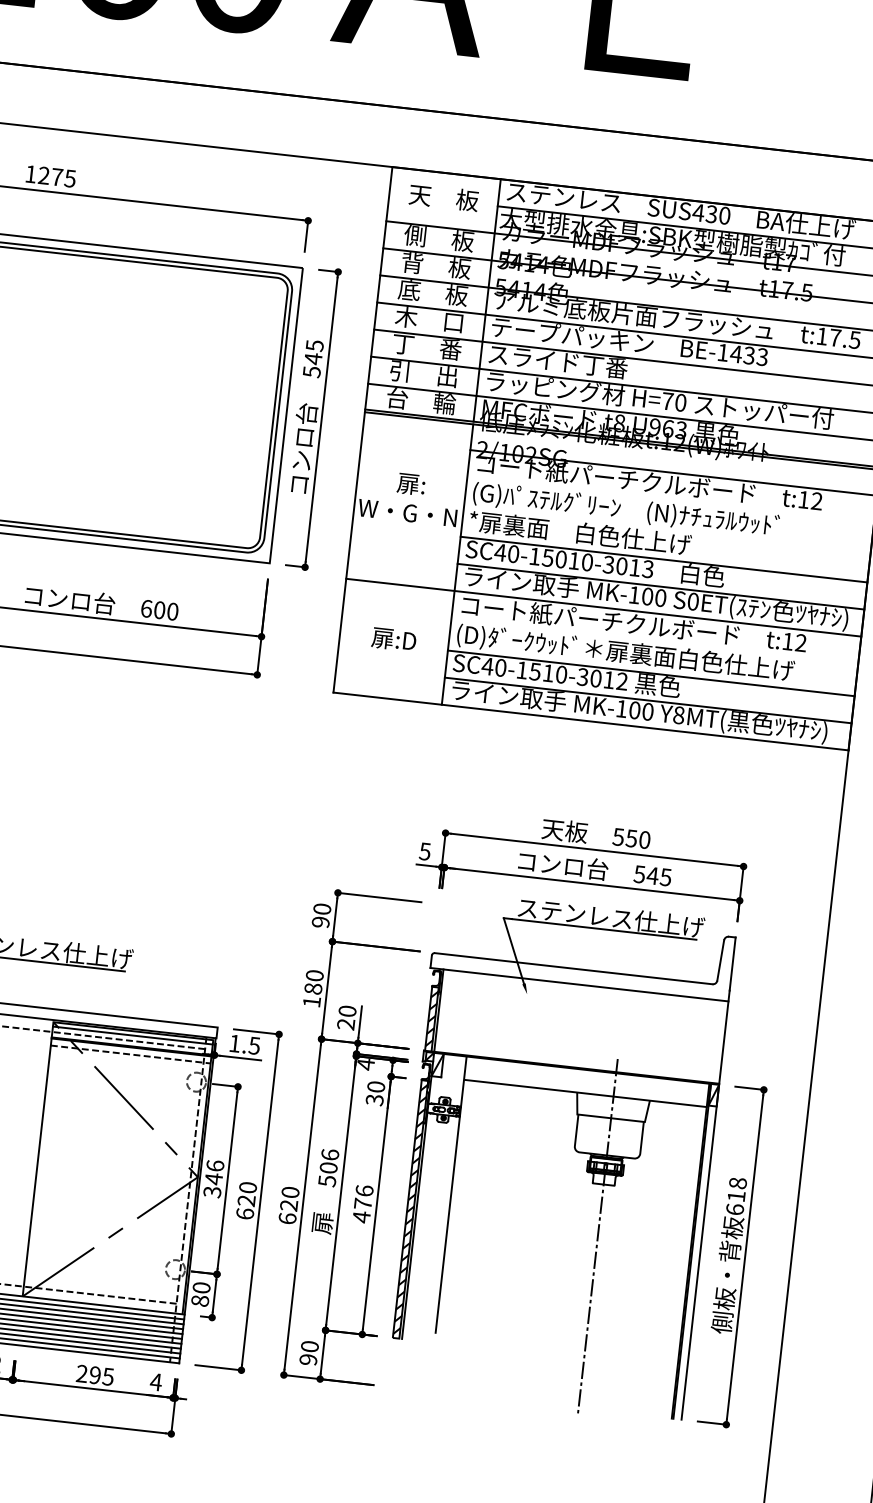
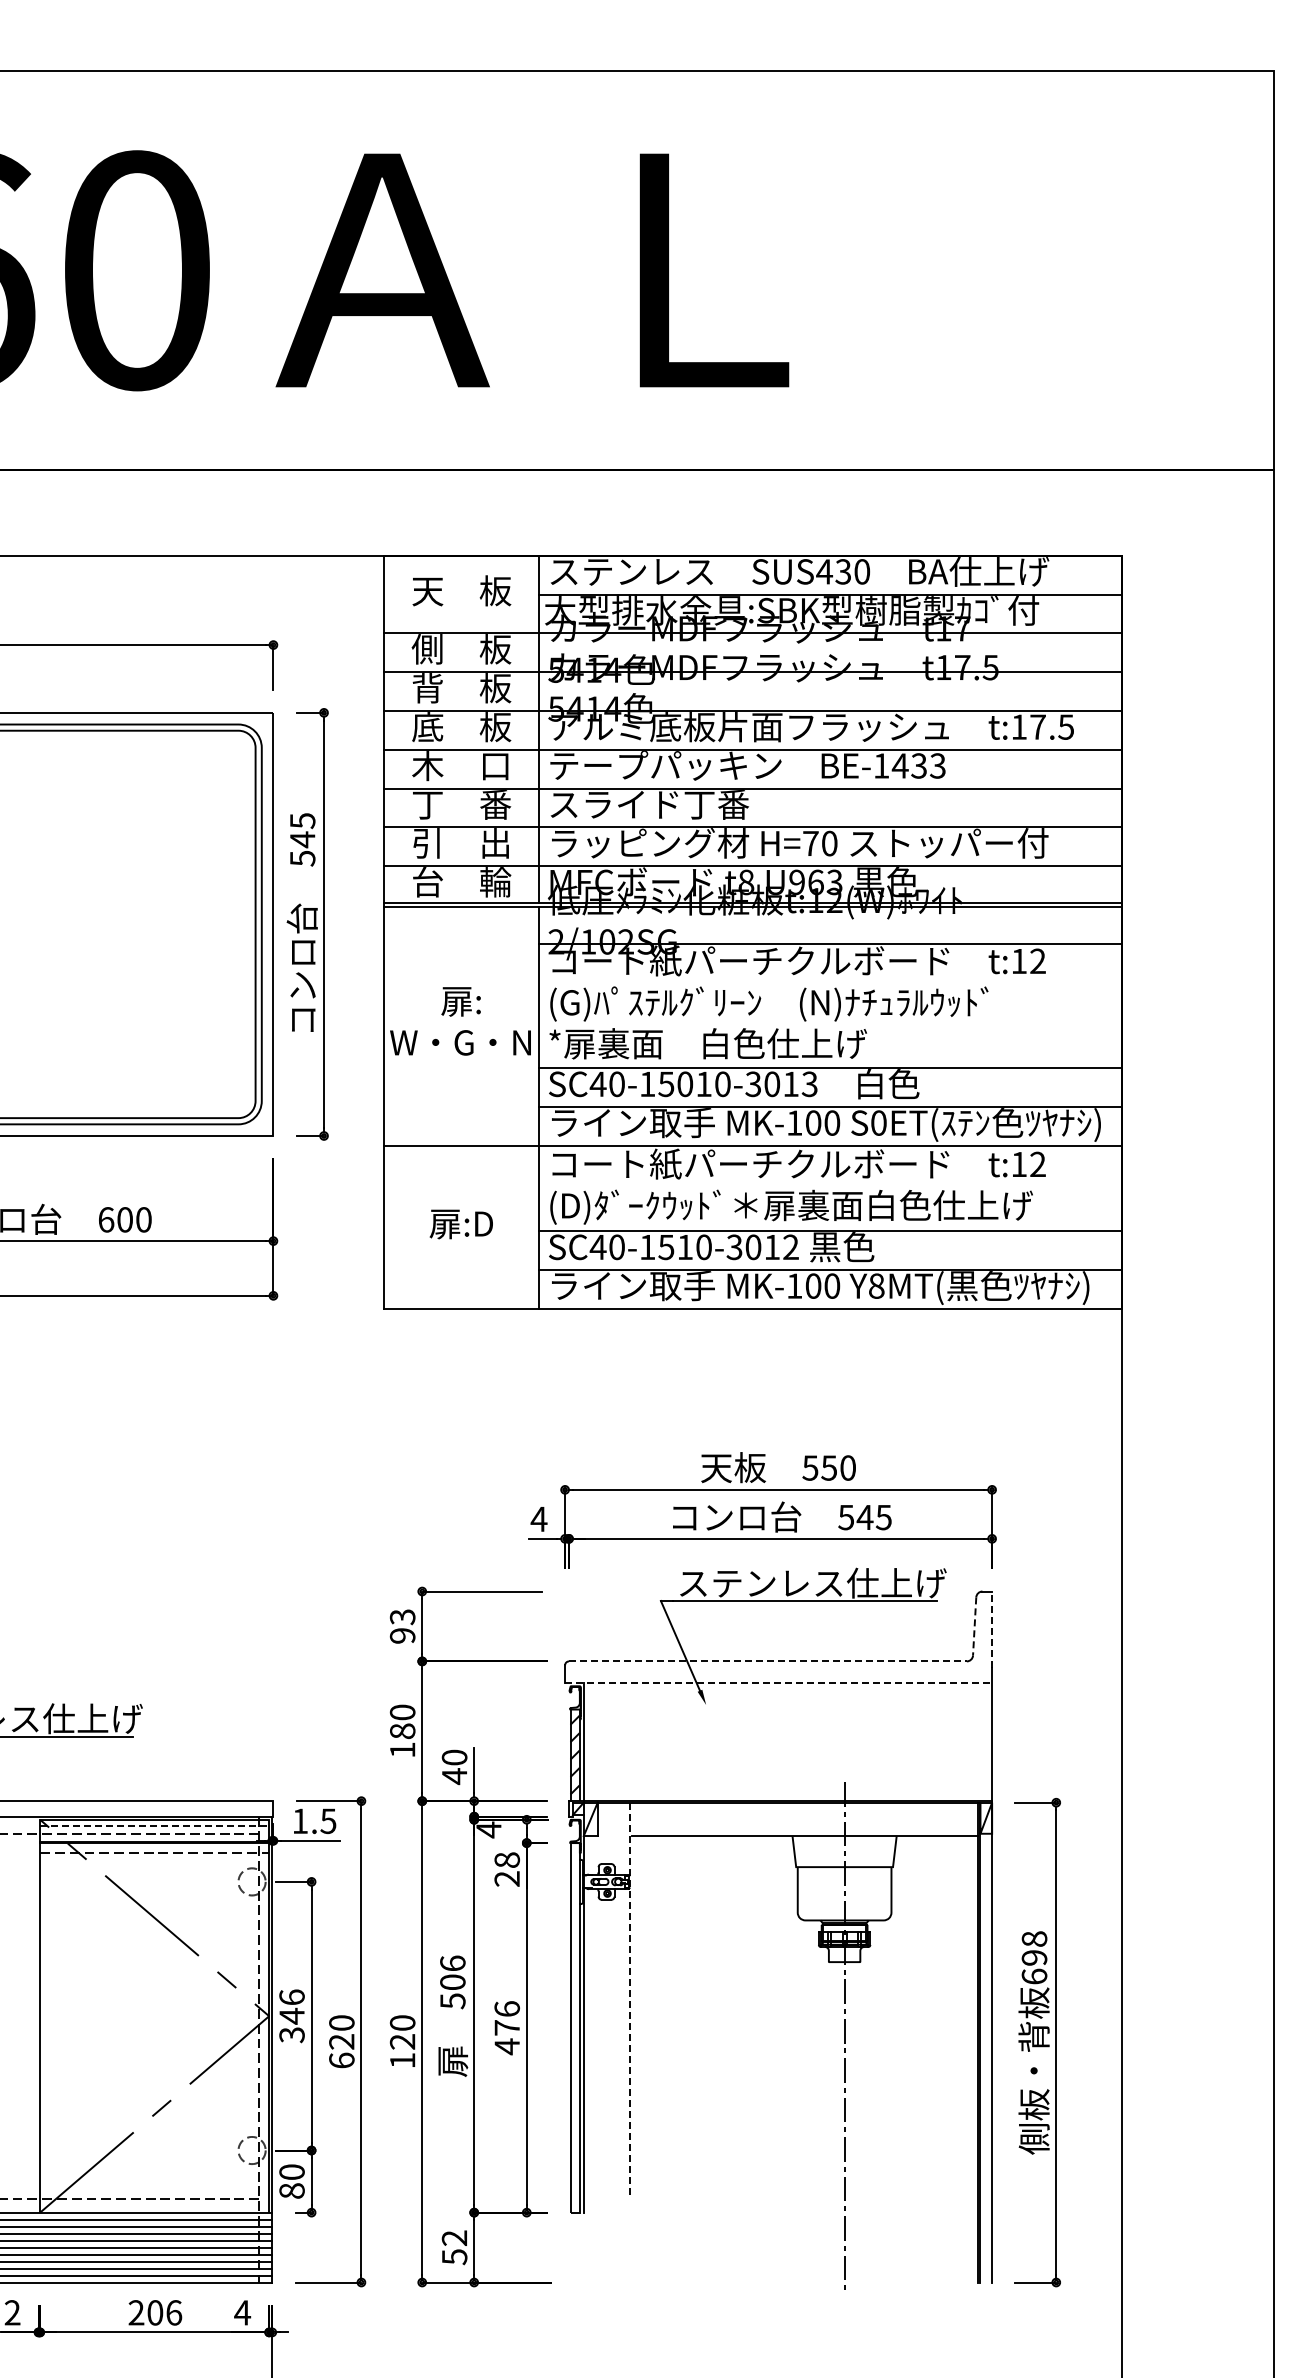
text: (424, 851) -> (538, 1519), 5 -> 4
text: (322, 909) -> (402, 1617), 90 -> 93
line: (720, 960) -> (974, 1626), solid -> dashed
line: (732, 964) -> (992, 1629), solid -> dashed
line: (573, 968) -> (767, 1661), solid -> dashed
line: (579, 984) -> (778, 1683), solid -> dashed
text: (345, 1024) -> (453, 1776), 20 -> 40
line: (132, 1035) -> (154, 1826), solid -> dashed
text: (375, 1093) -> (507, 1869), 30 -> 28
line: (451, 1194) -> (630, 2000), solid -> dashed
text: (736, 1196) -> (1034, 1957), 618 -> 698
hatch: (410, 1209) -> (574, 2027), removed
text: (287, 1218) -> (402, 2060), 620 -> 120
text: (309, 1353) -> (454, 2247), 90 -> 52
text: (101, 1375) -> (164, 2312), 295 -> 206

